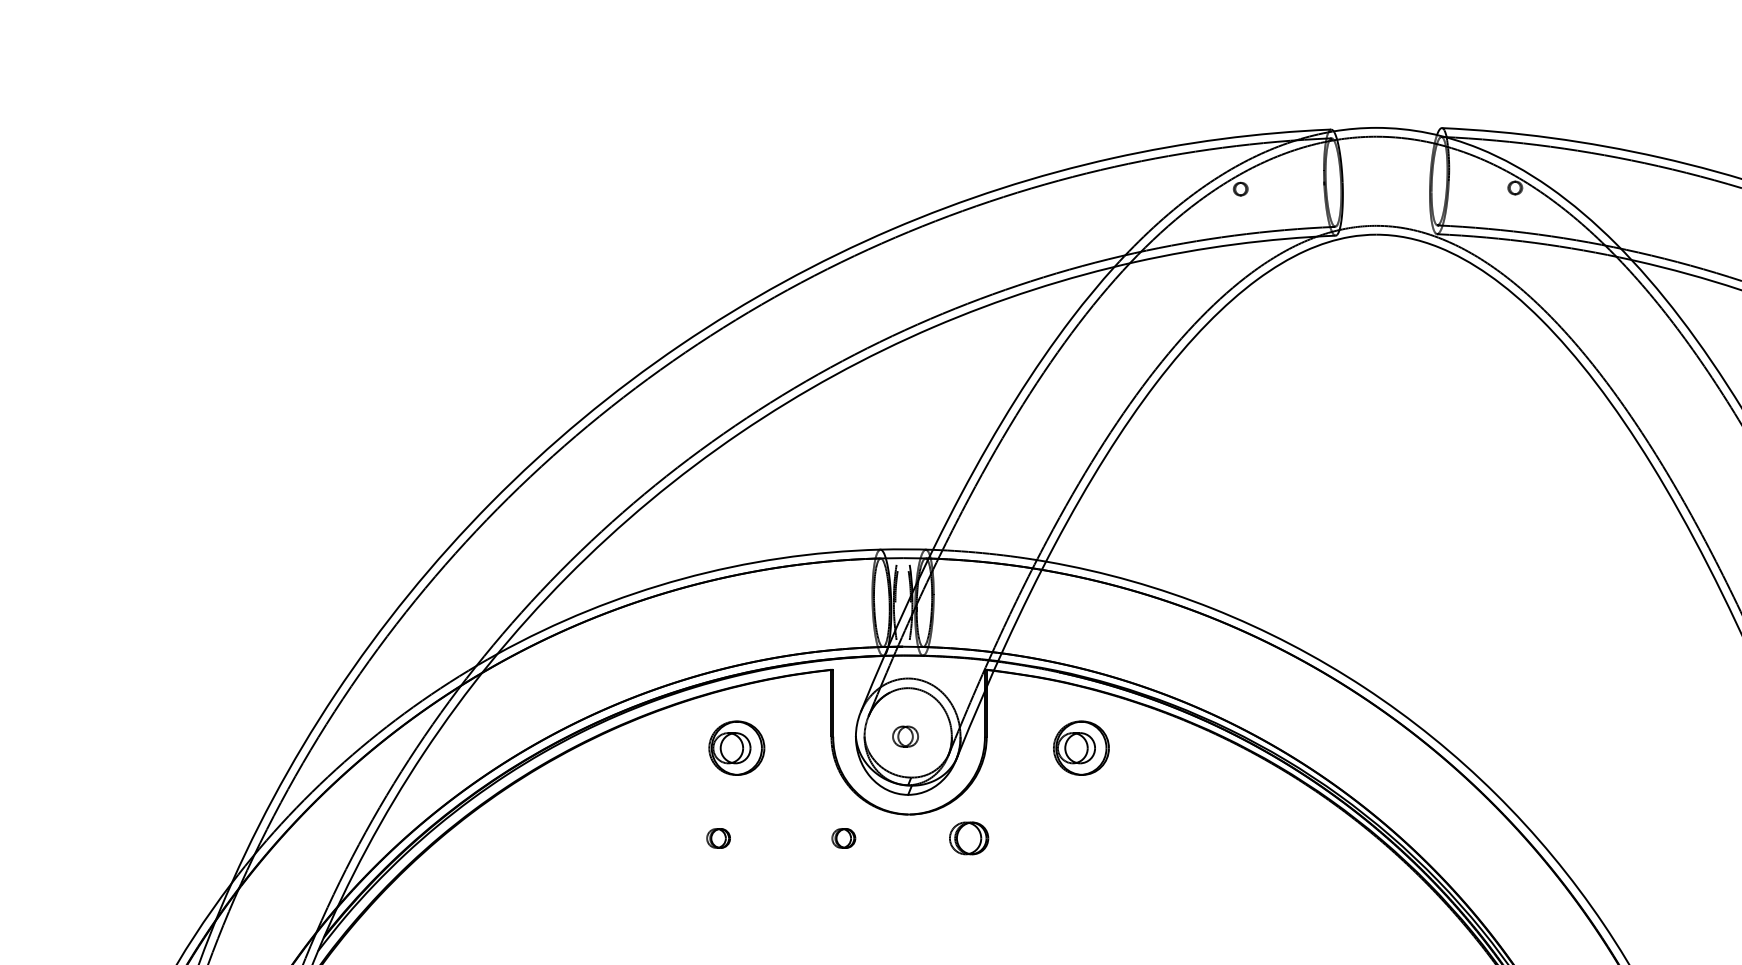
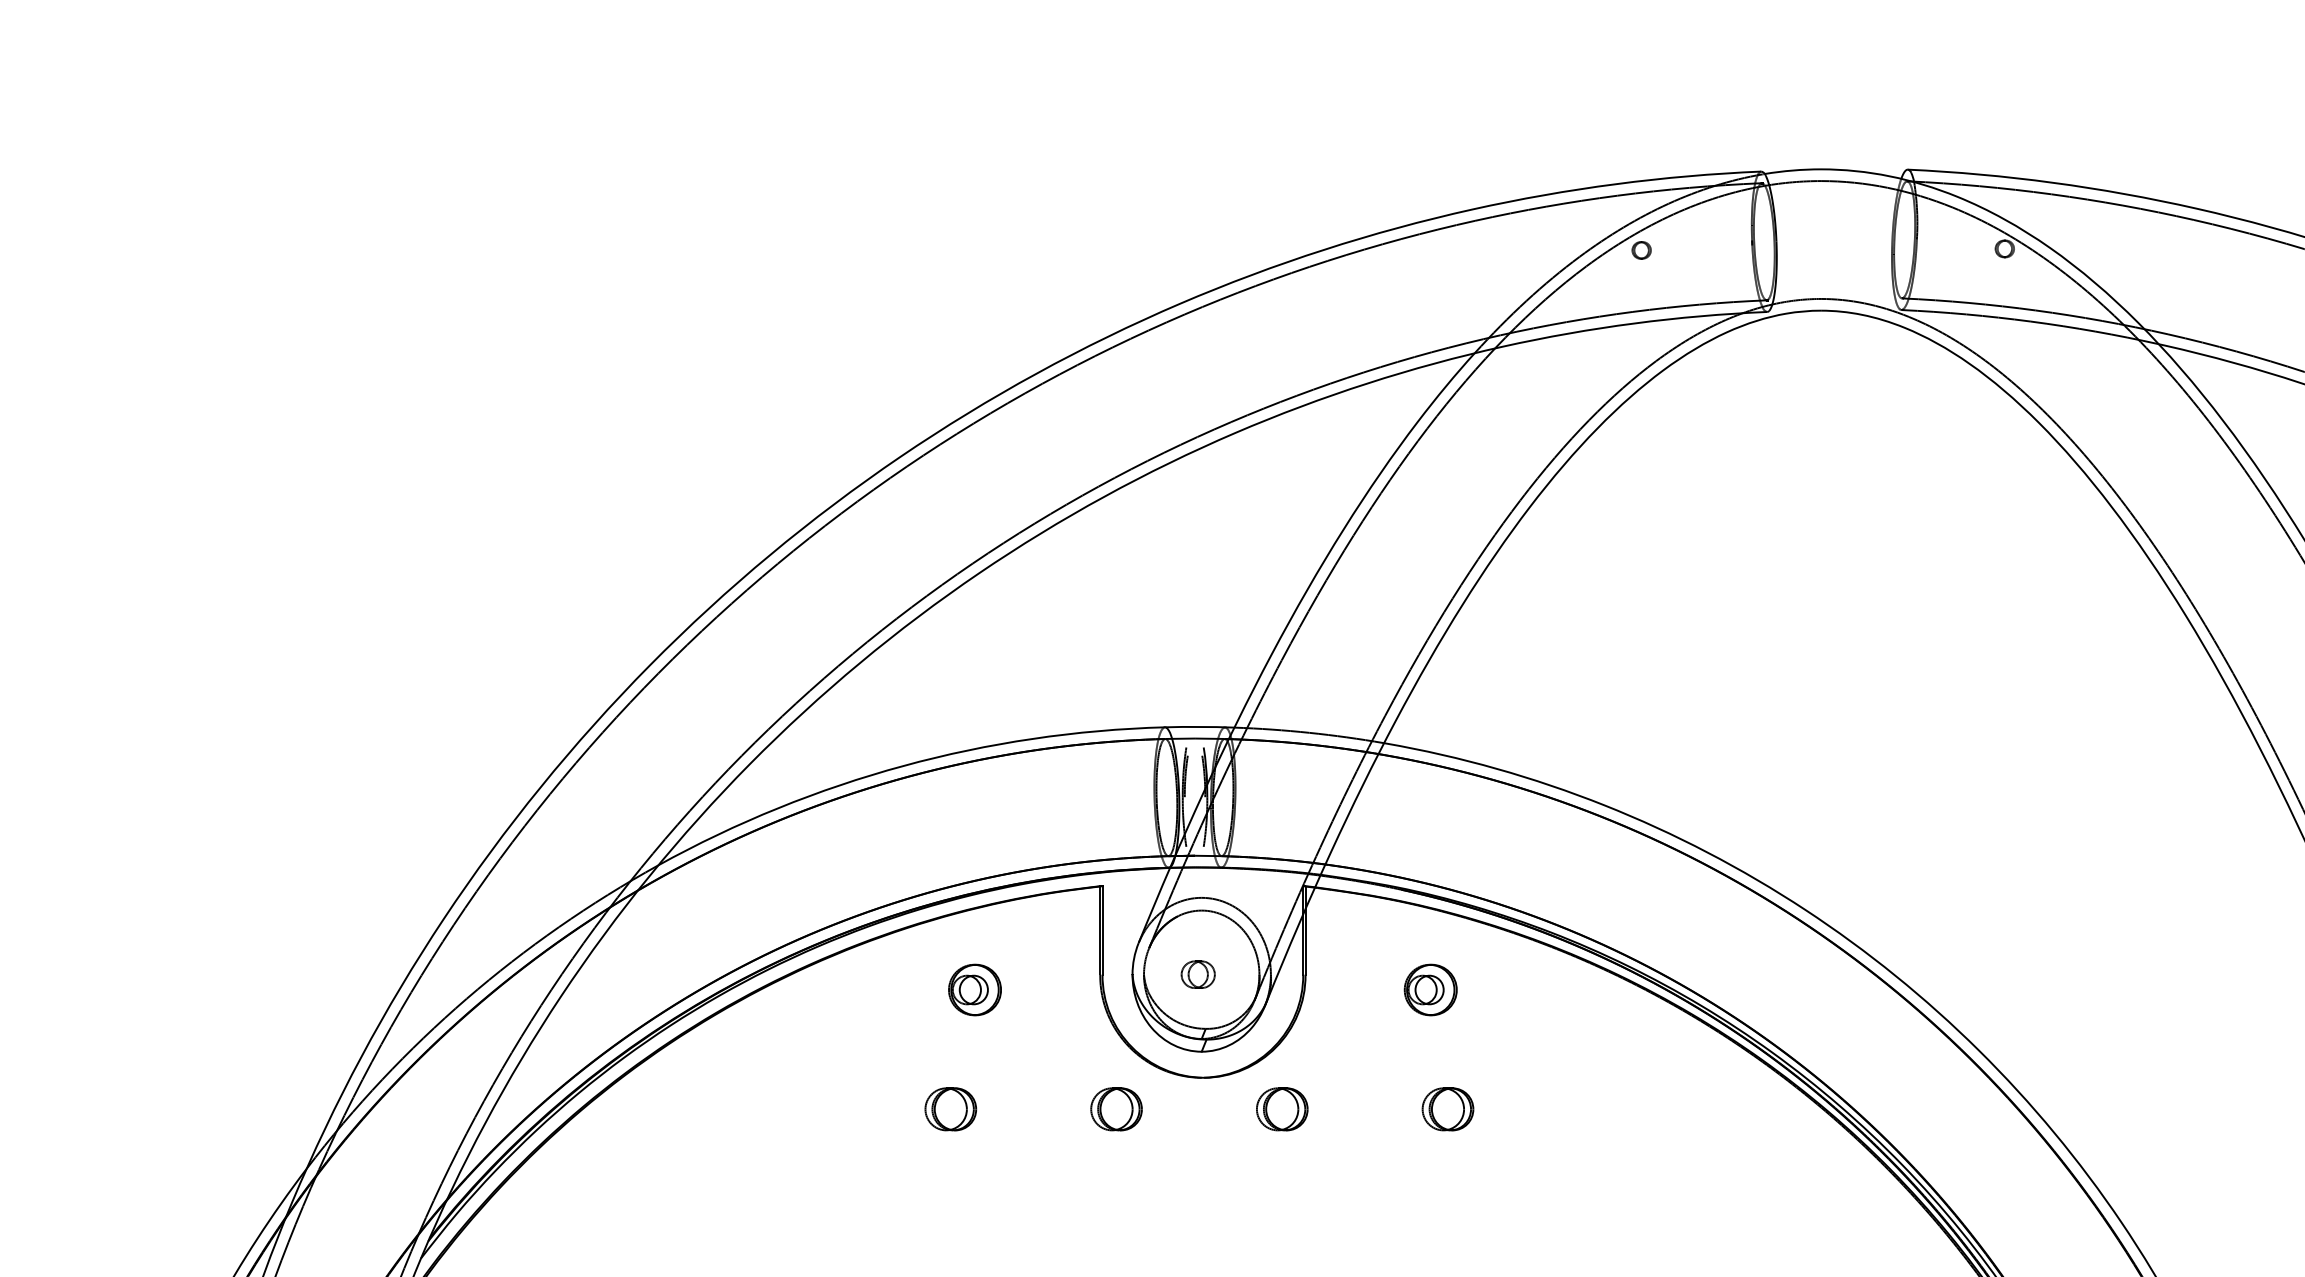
part: (736, 747) -> (974, 989), size x0.71
part: (1081, 747) -> (1430, 989), size x0.71
part: (718, 838) -> (950, 1109), size x1.67
part: (843, 838) -> (1116, 1109), size x1.67
part: (1093, 838) -> (1447, 1109), added

